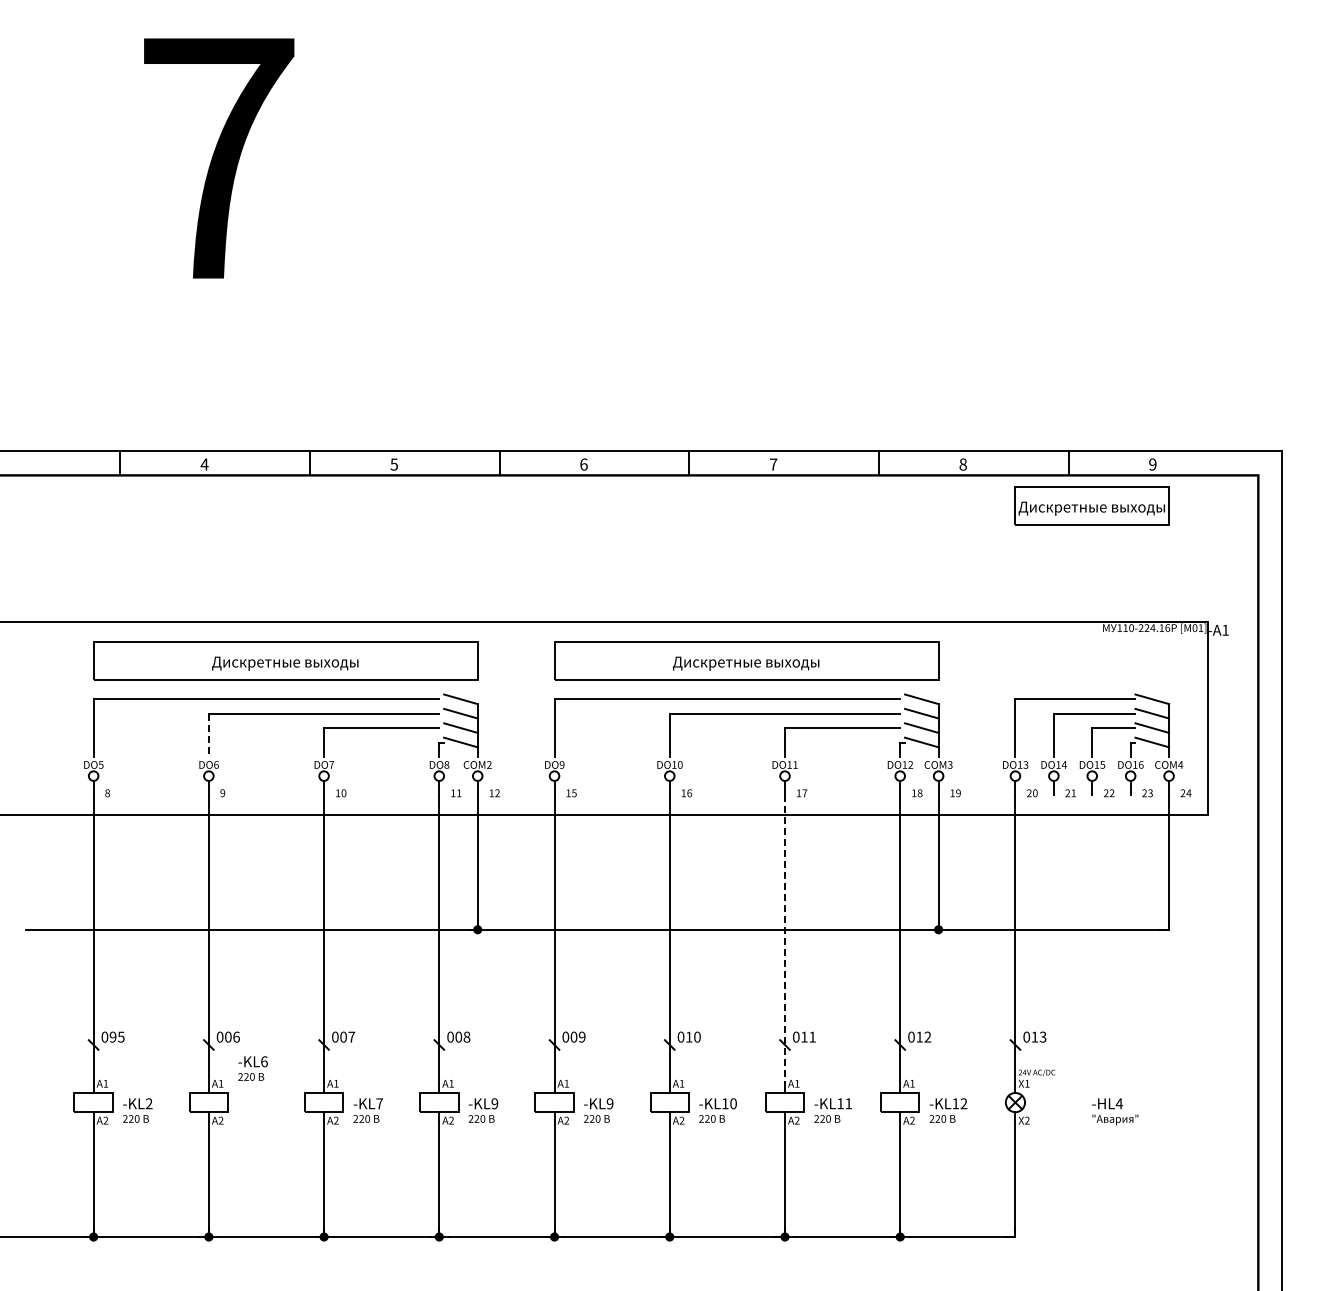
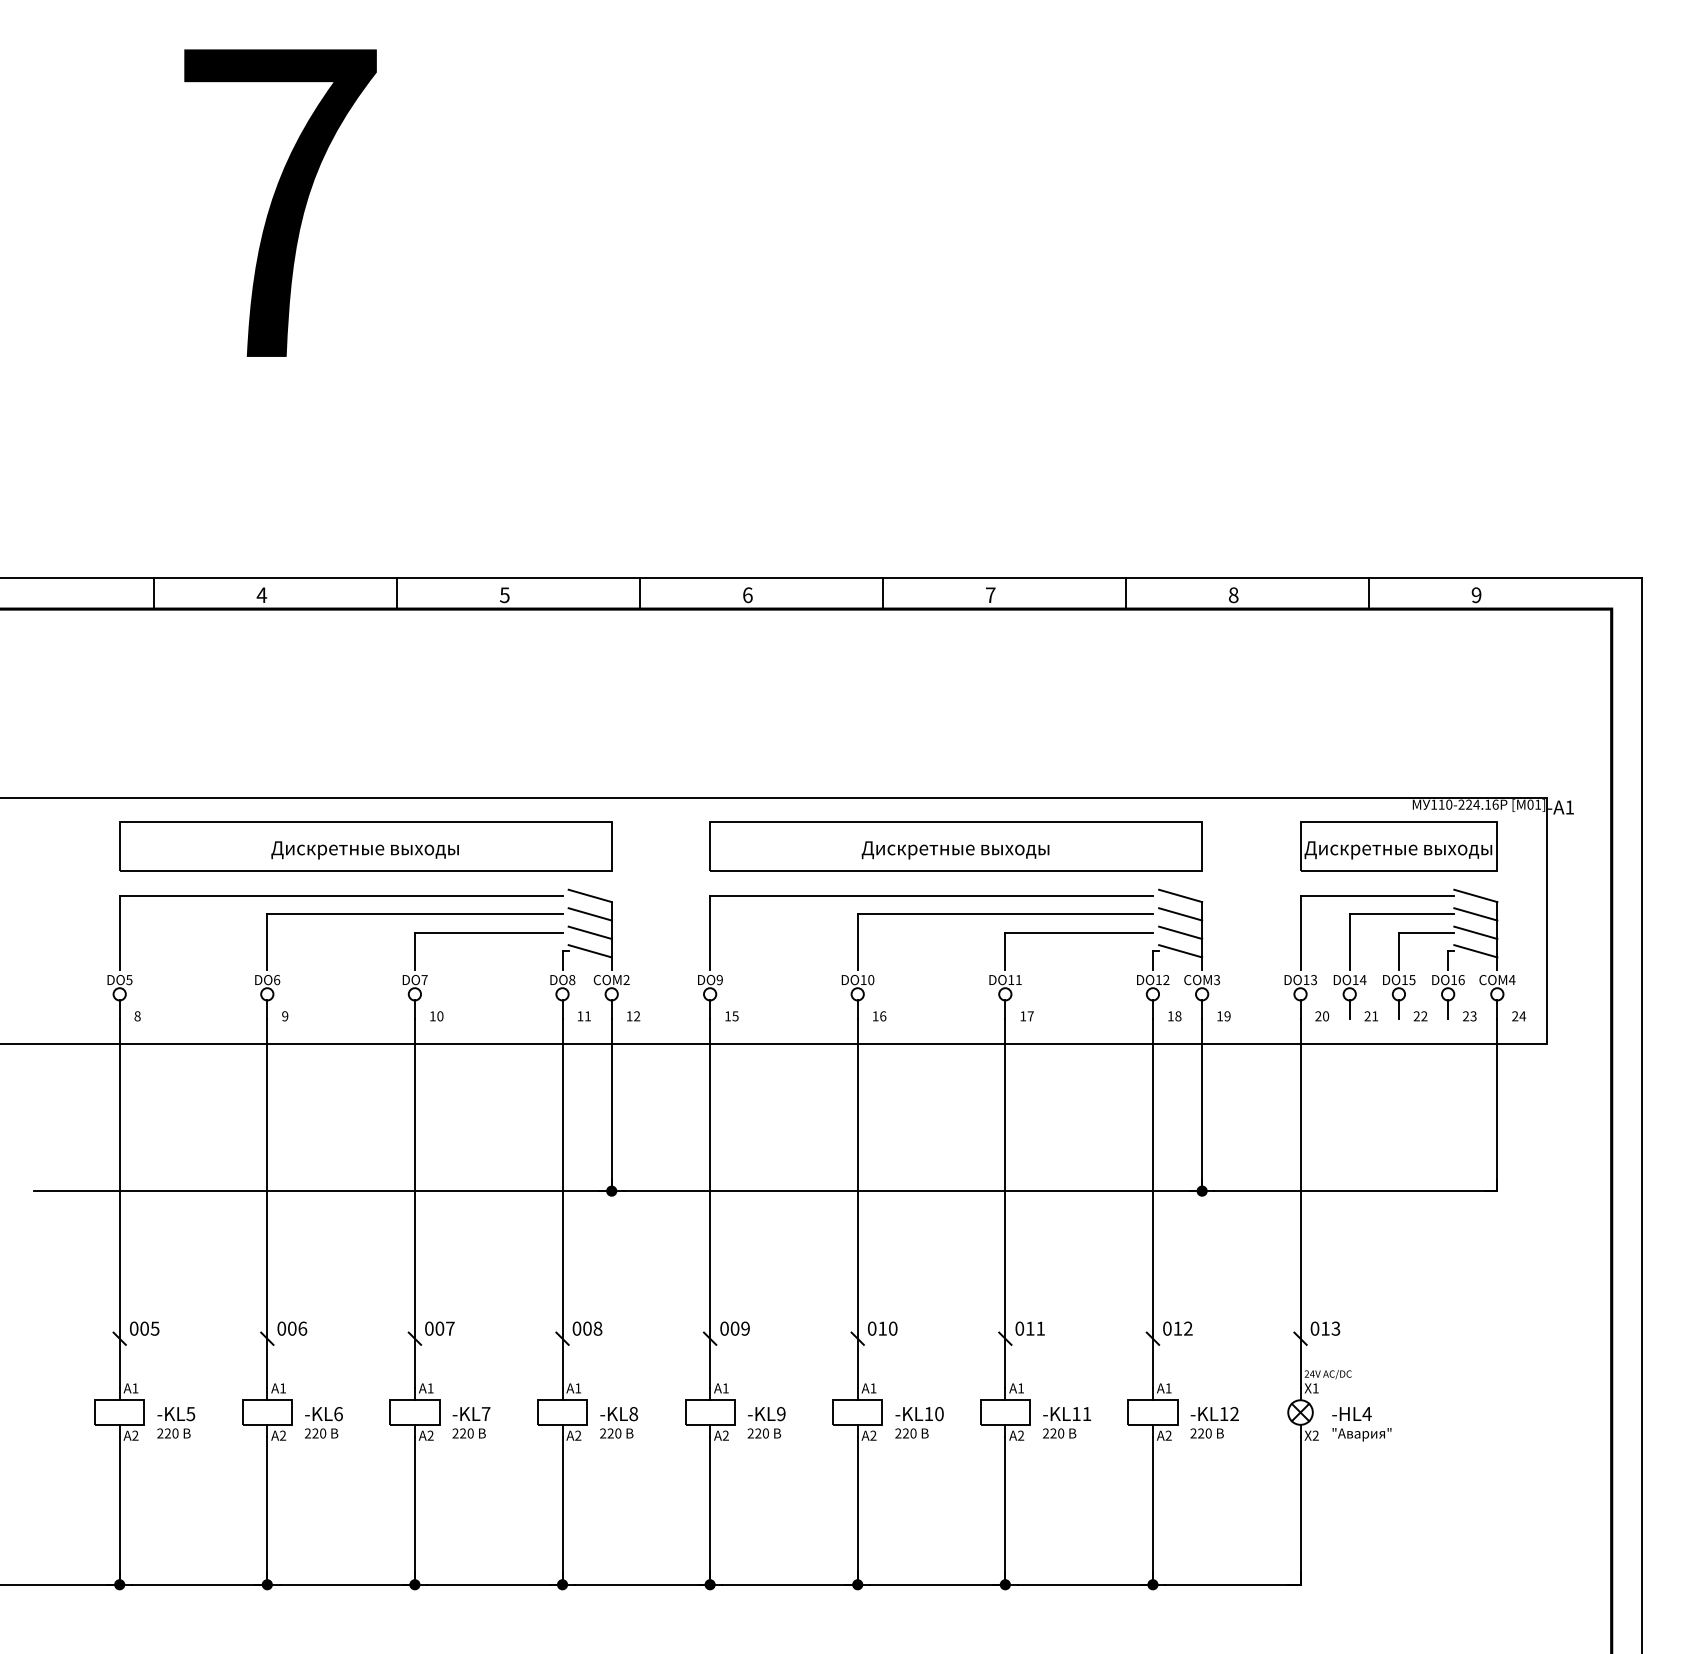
part: (1091, 505) -> (1397, 846), moved
line: (208, 735) -> (266, 942), dashed -> solid
line: (784, 939) -> (1004, 1203), dashed -> solid
text: (112, 1037) -> (143, 1329), 095 -> 005
text: (252, 1068) -> (323, 1422), moved
text: (148, 1103) -> (189, 1413), -KL2 -> -KL5
text: (494, 1103) -> (633, 1413), -KL9 -> -KL8
text: (1115, 1111) -> (1362, 1423), moved

